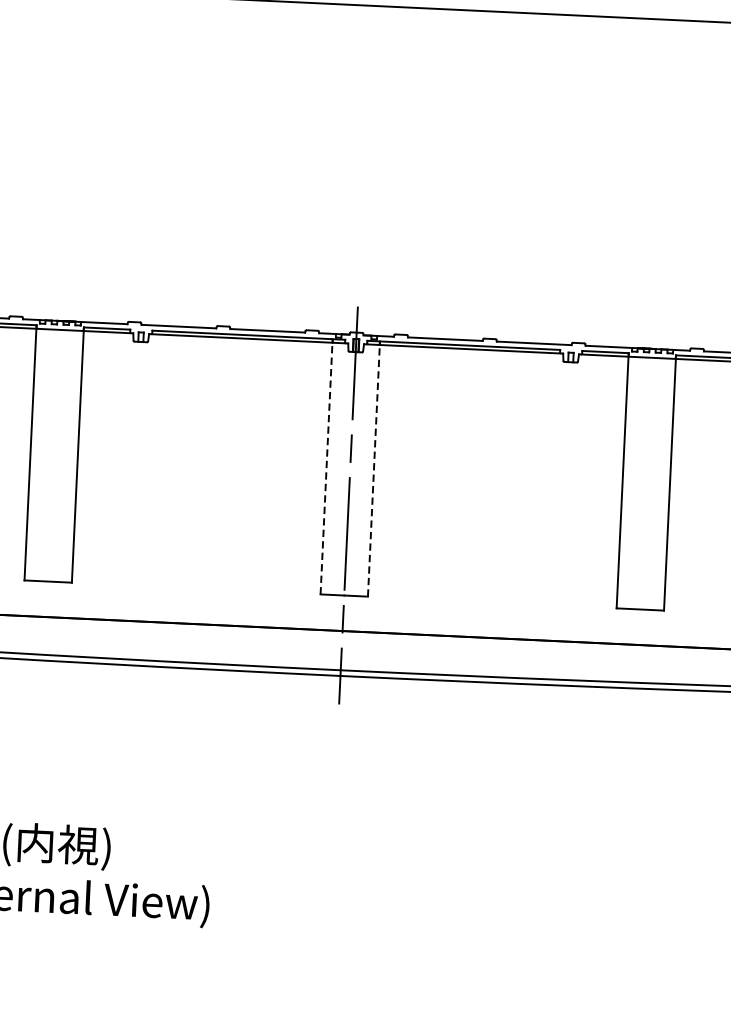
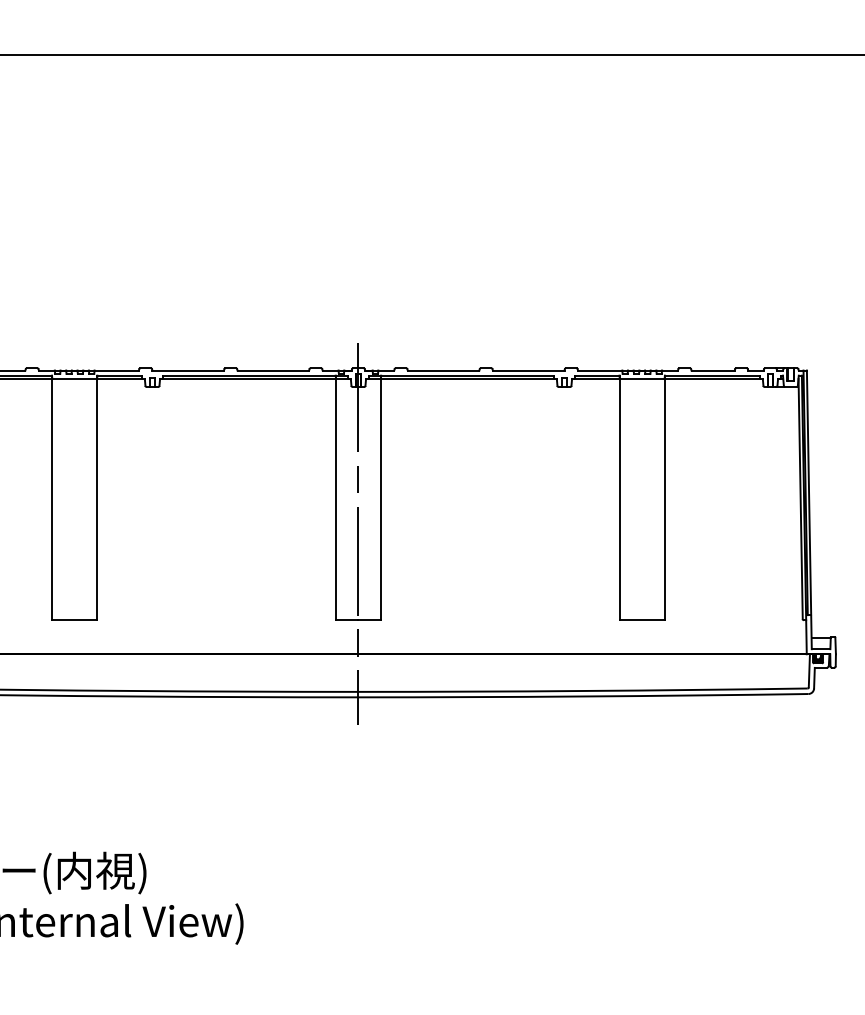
line: (326, 466) -> (335, 497), dashed -> solid
line: (374, 468) -> (381, 497), dashed -> solid

